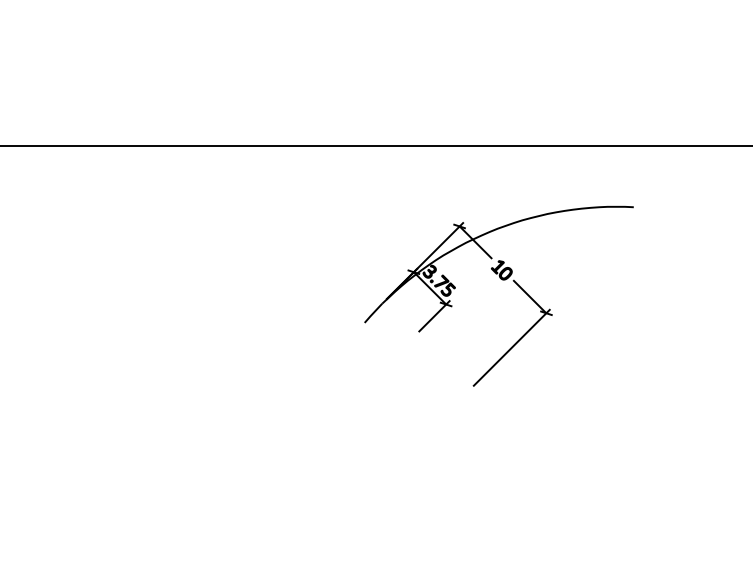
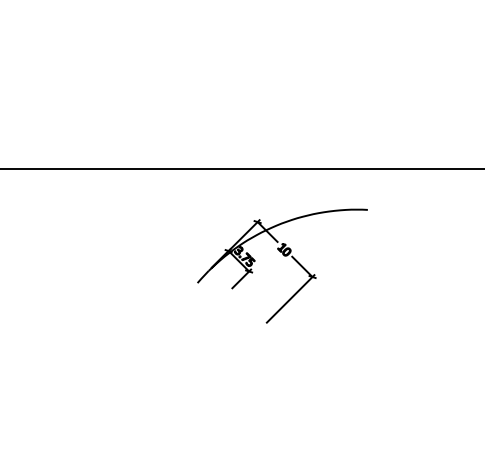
part: (502, 280) -> (284, 256), moved

